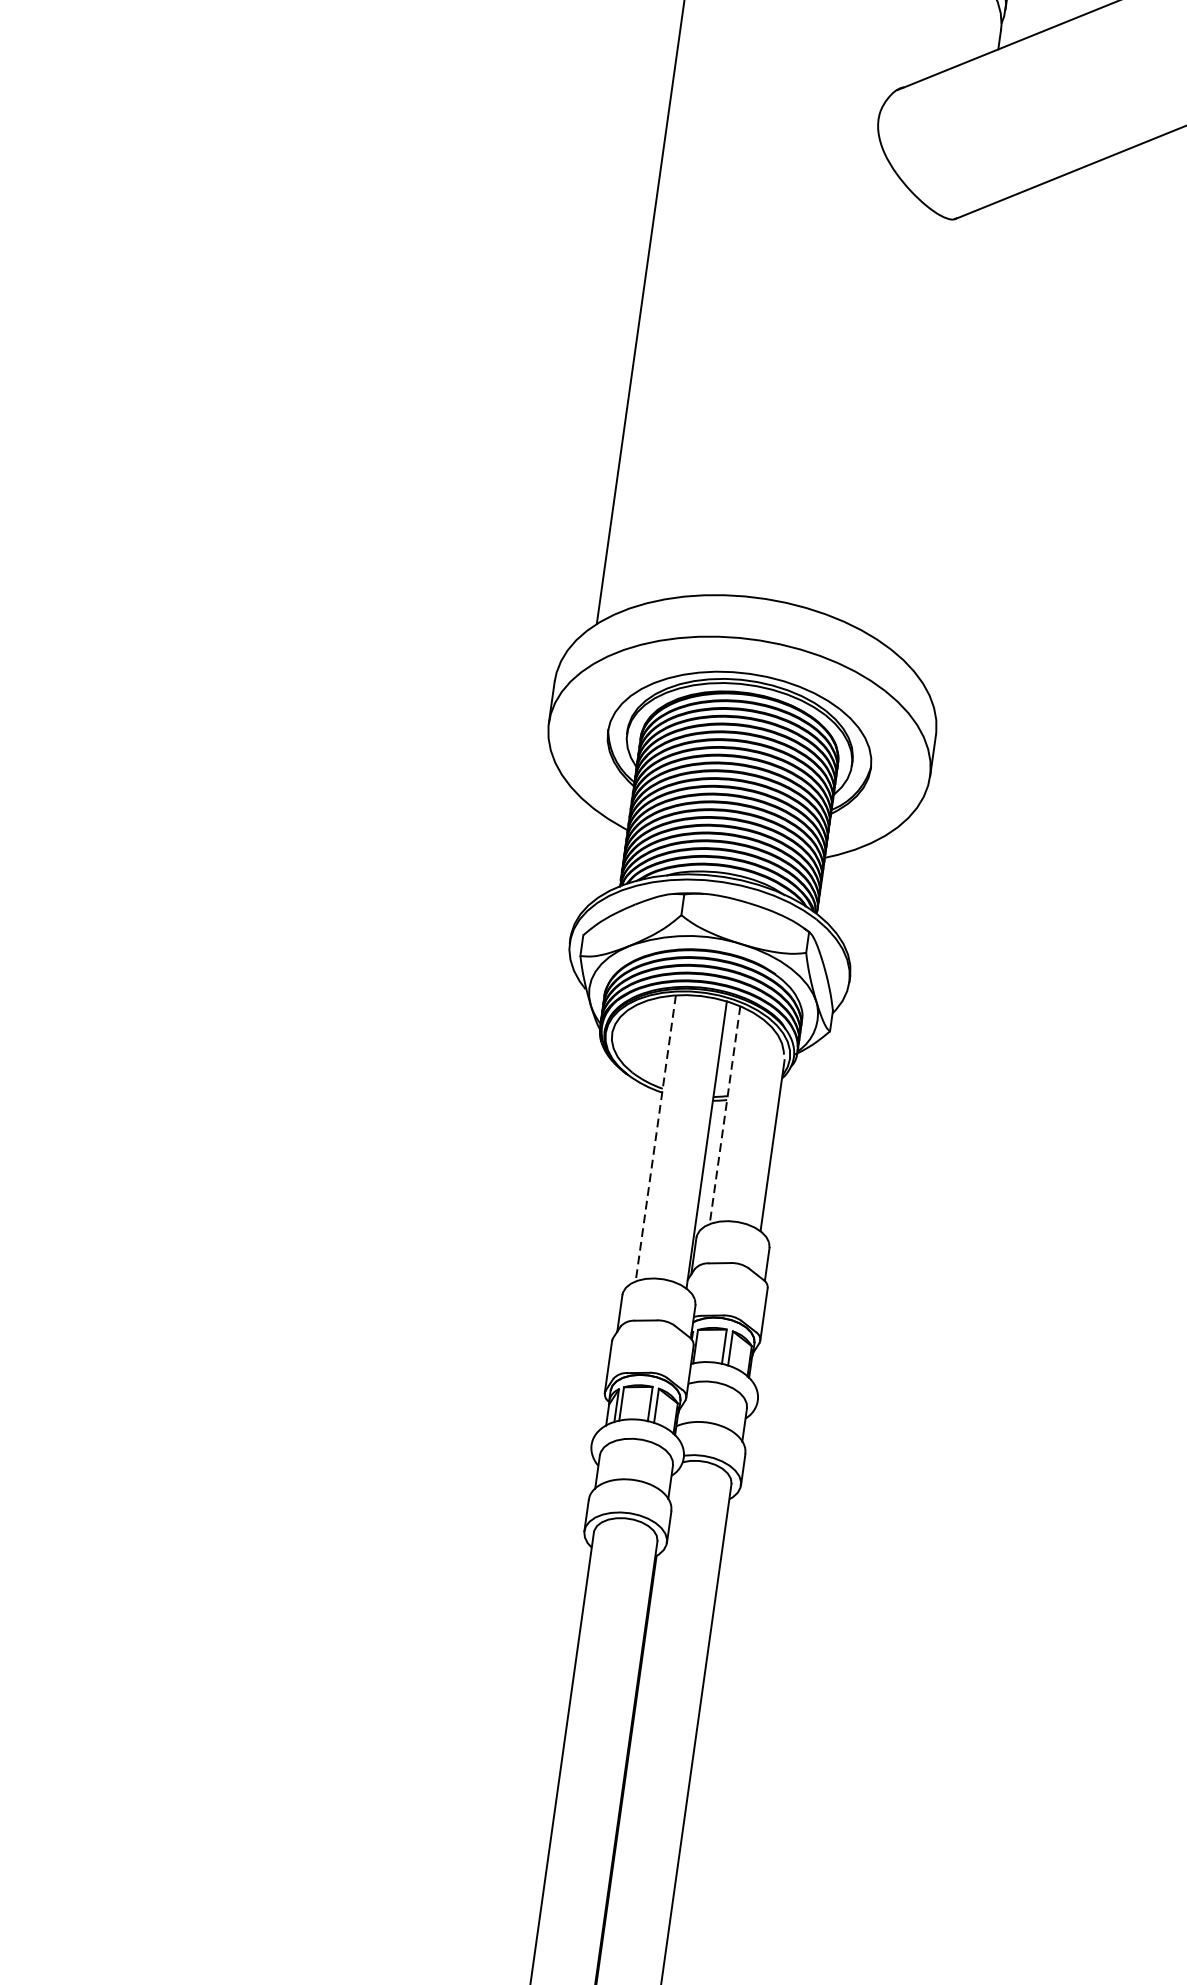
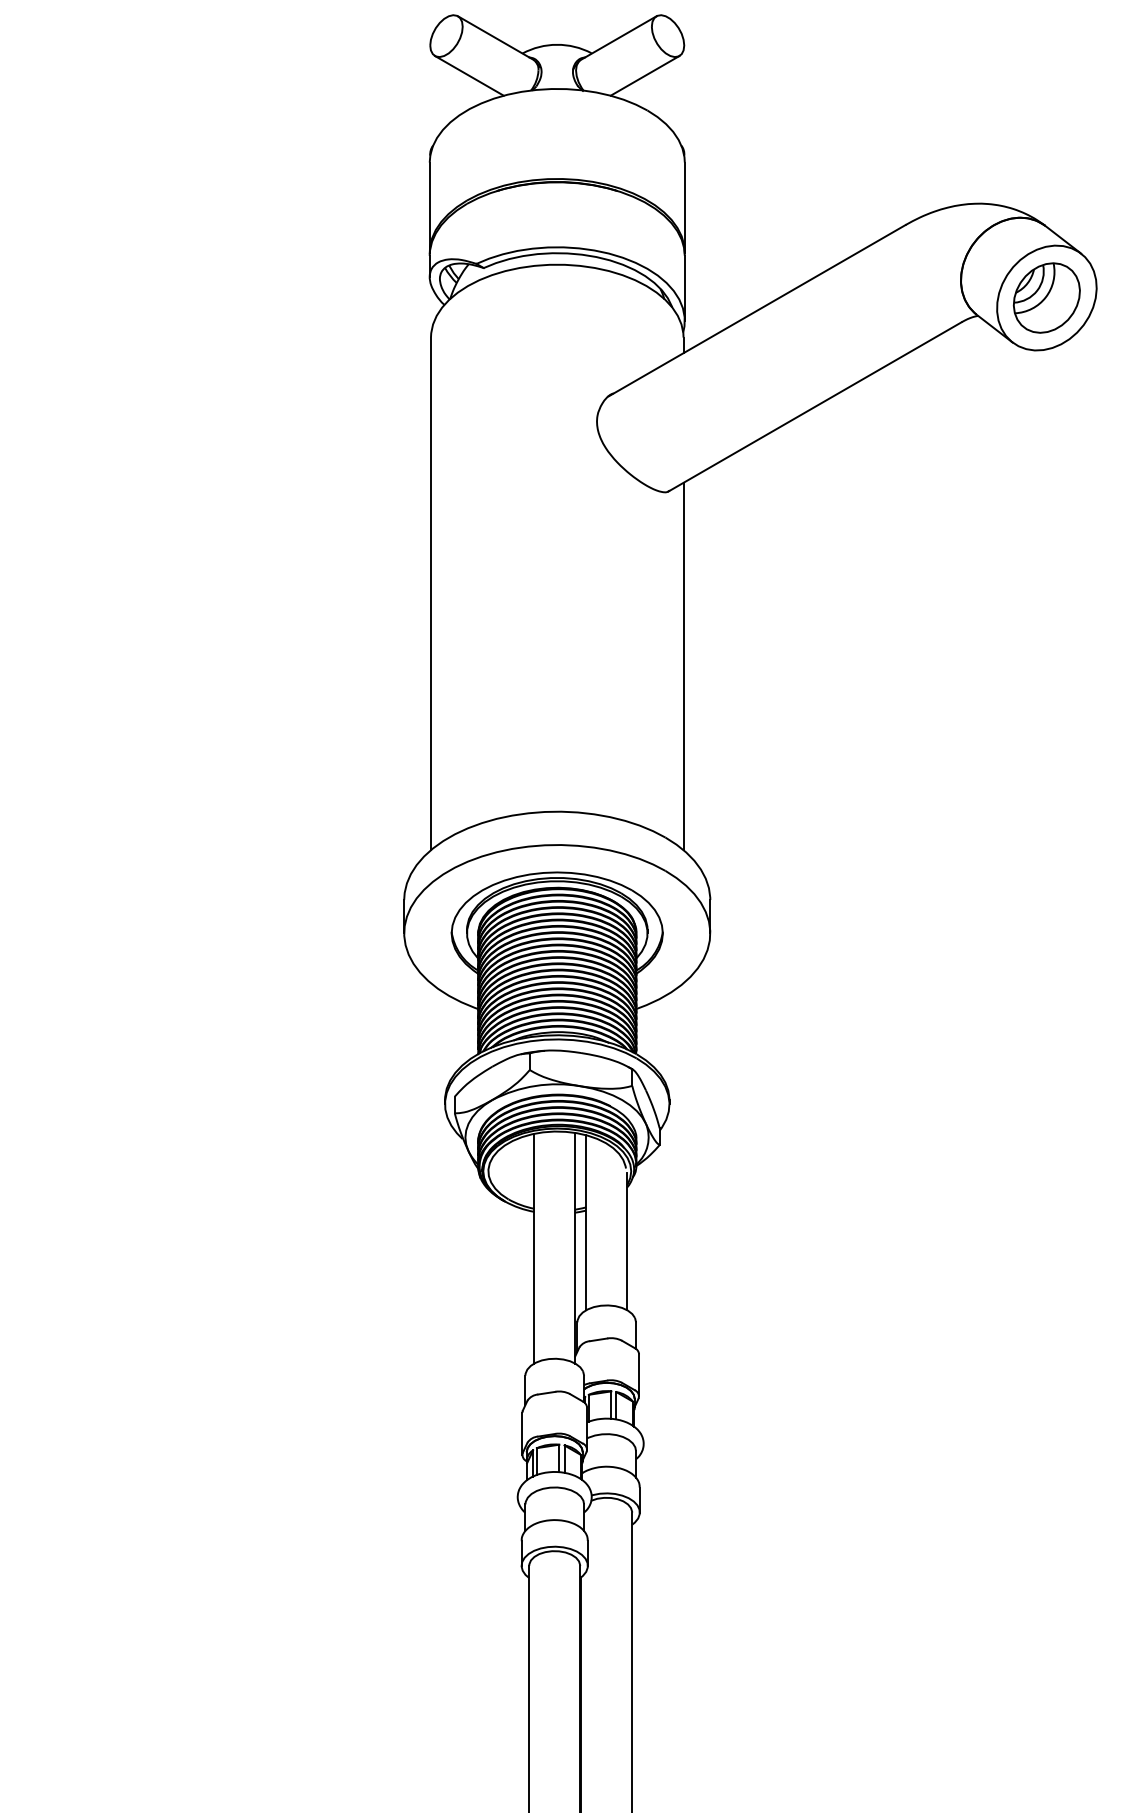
line: (943, 439) -> (683, 666), added
line: (725, 1116) -> (586, 1223), dashed -> solid
line: (656, 1138) -> (534, 1248), dashed -> solid

